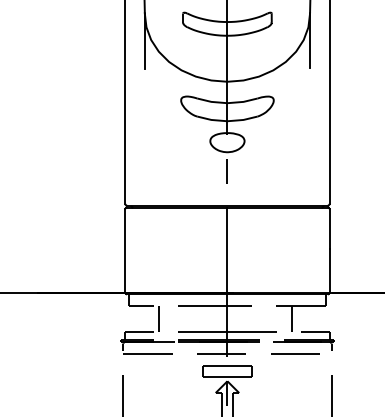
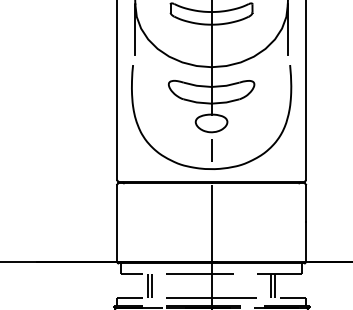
curve: (218, 190) -> (203, 167), added
line: (162, 318) -> (151, 285), added
line: (296, 318) -> (275, 285), added

